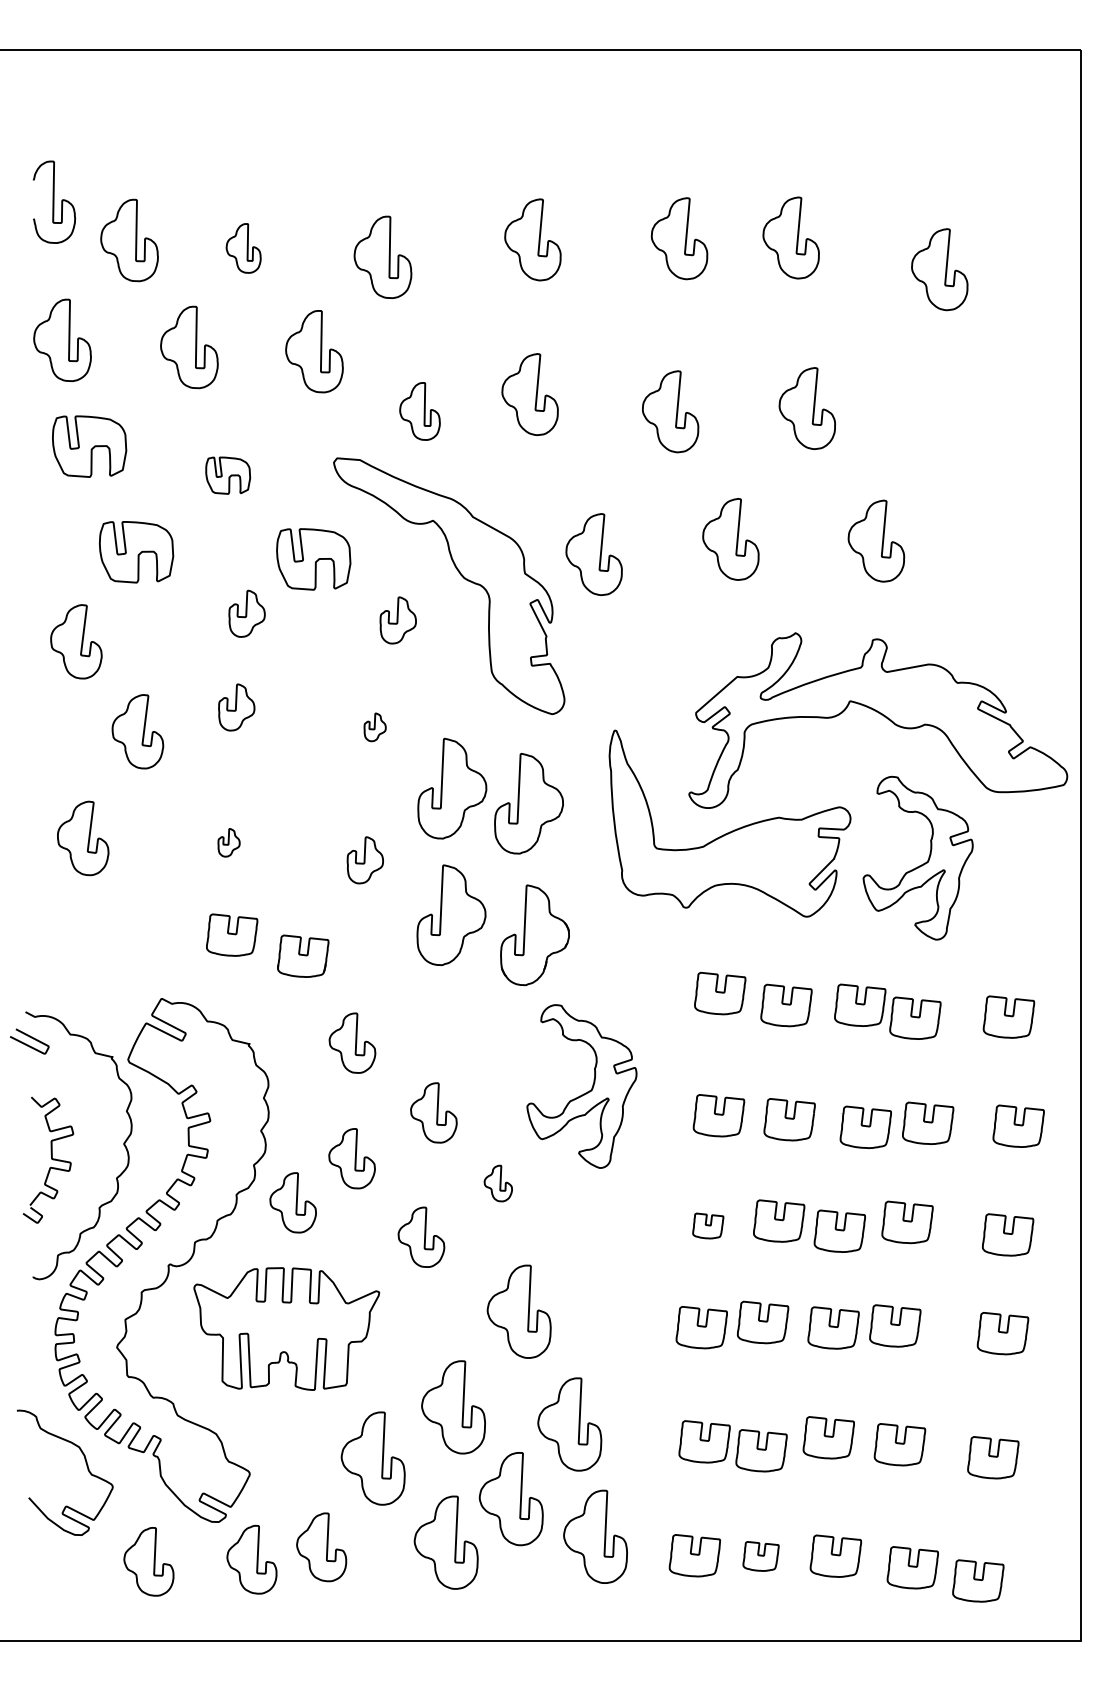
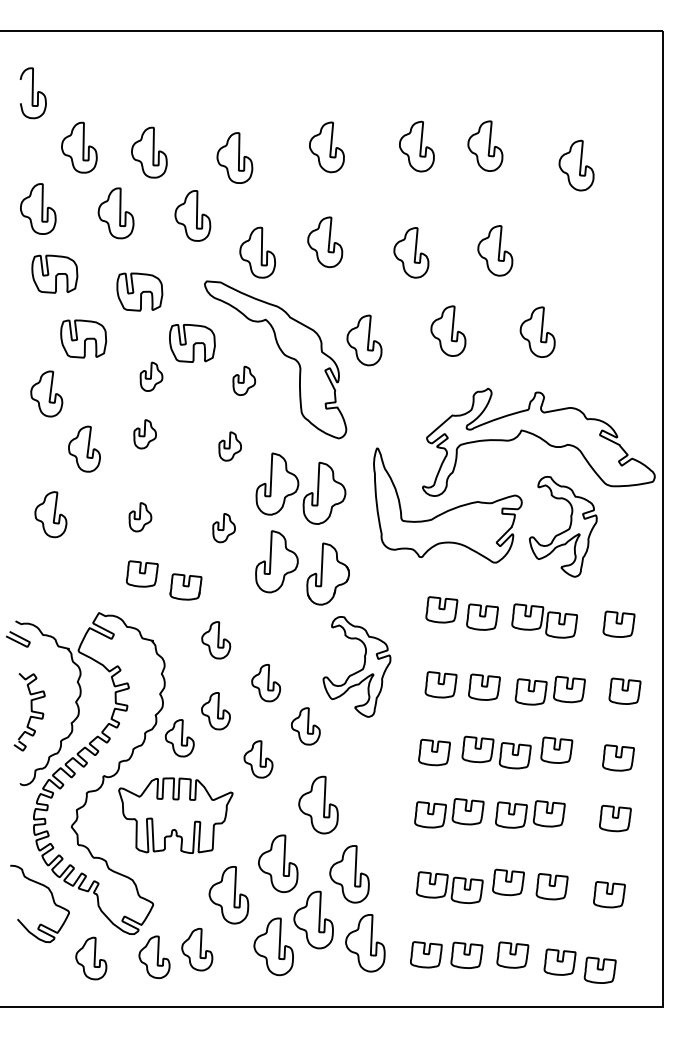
curve: (53, 202) -> (32, 93), moved
part: (243, 248) -> (149, 152), size x1.67
part: (419, 411) -> (257, 252), size x1.43
part: (227, 474) -> (139, 291), size x1.67
part: (374, 727) -> (229, 446), size x1.67
part: (229, 843) -> (140, 517), size x1.67
part: (498, 1183) -> (305, 726), size x1.67
part: (708, 1226) -> (434, 752), size x1.67
part: (760, 1555) -> (466, 954), size x1.43

